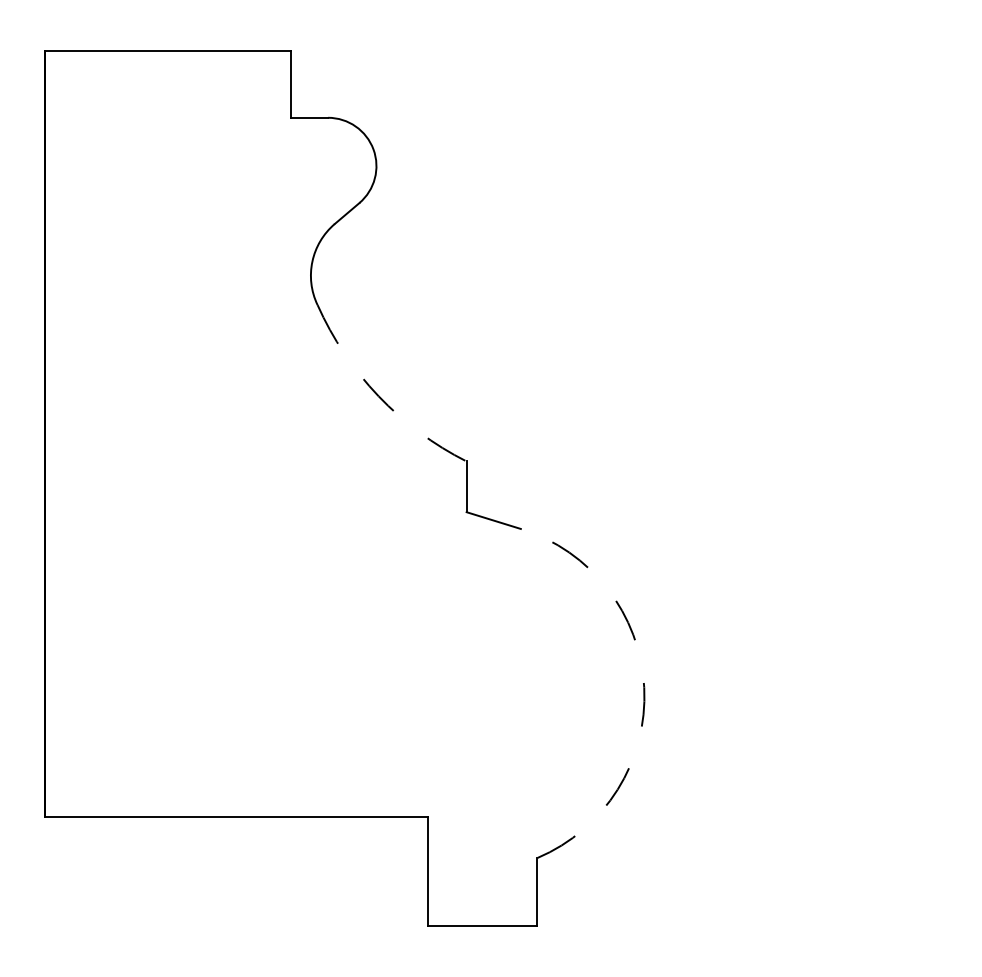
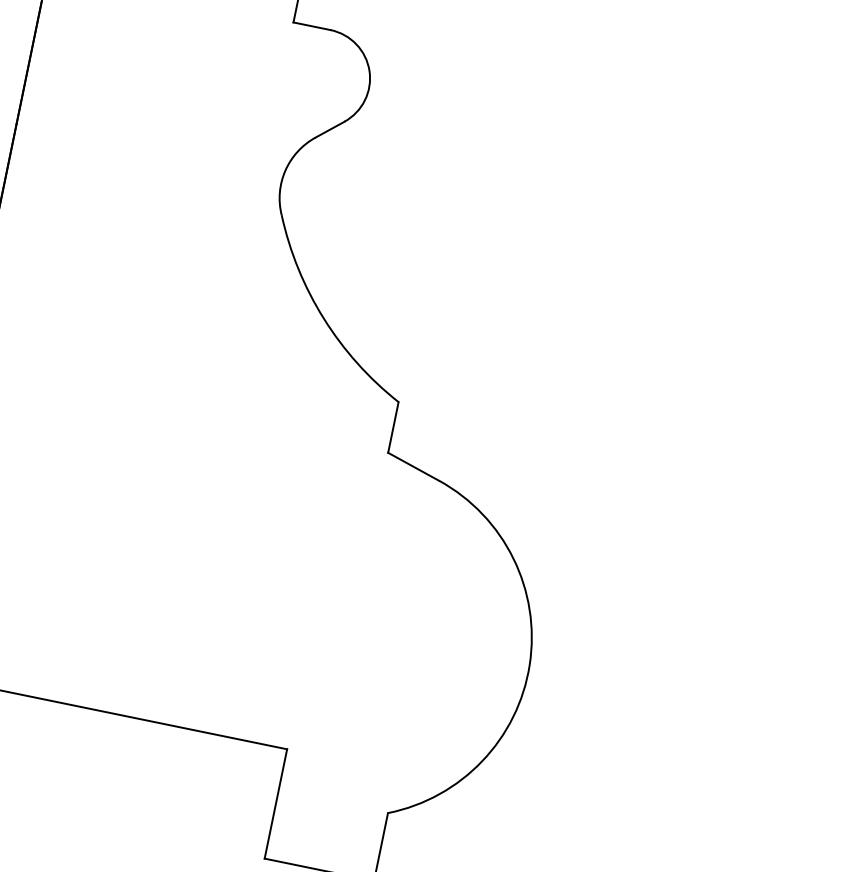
arc: (378, 396) -> (323, 319), dashed -> solid
arc: (644, 687) -> (530, 664), dashed -> solid

